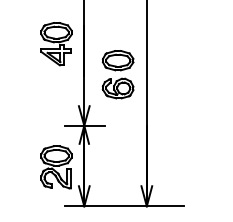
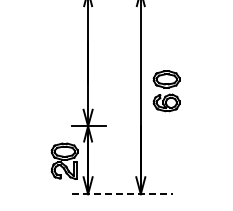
part: (56, 44) -> (64, 57), removed
part: (117, 74) -> (166, 91), moved
line: (125, 206) -> (122, 194), solid -> dashed

